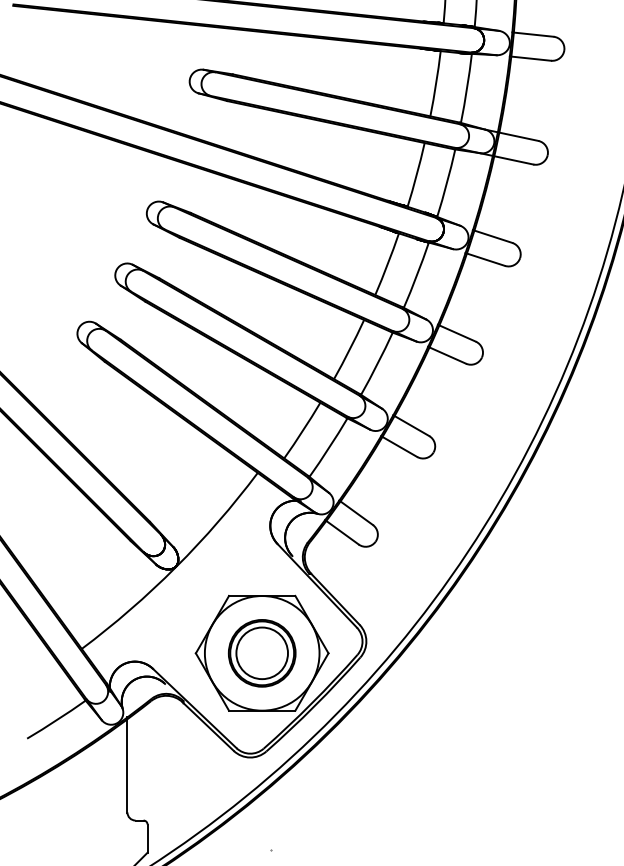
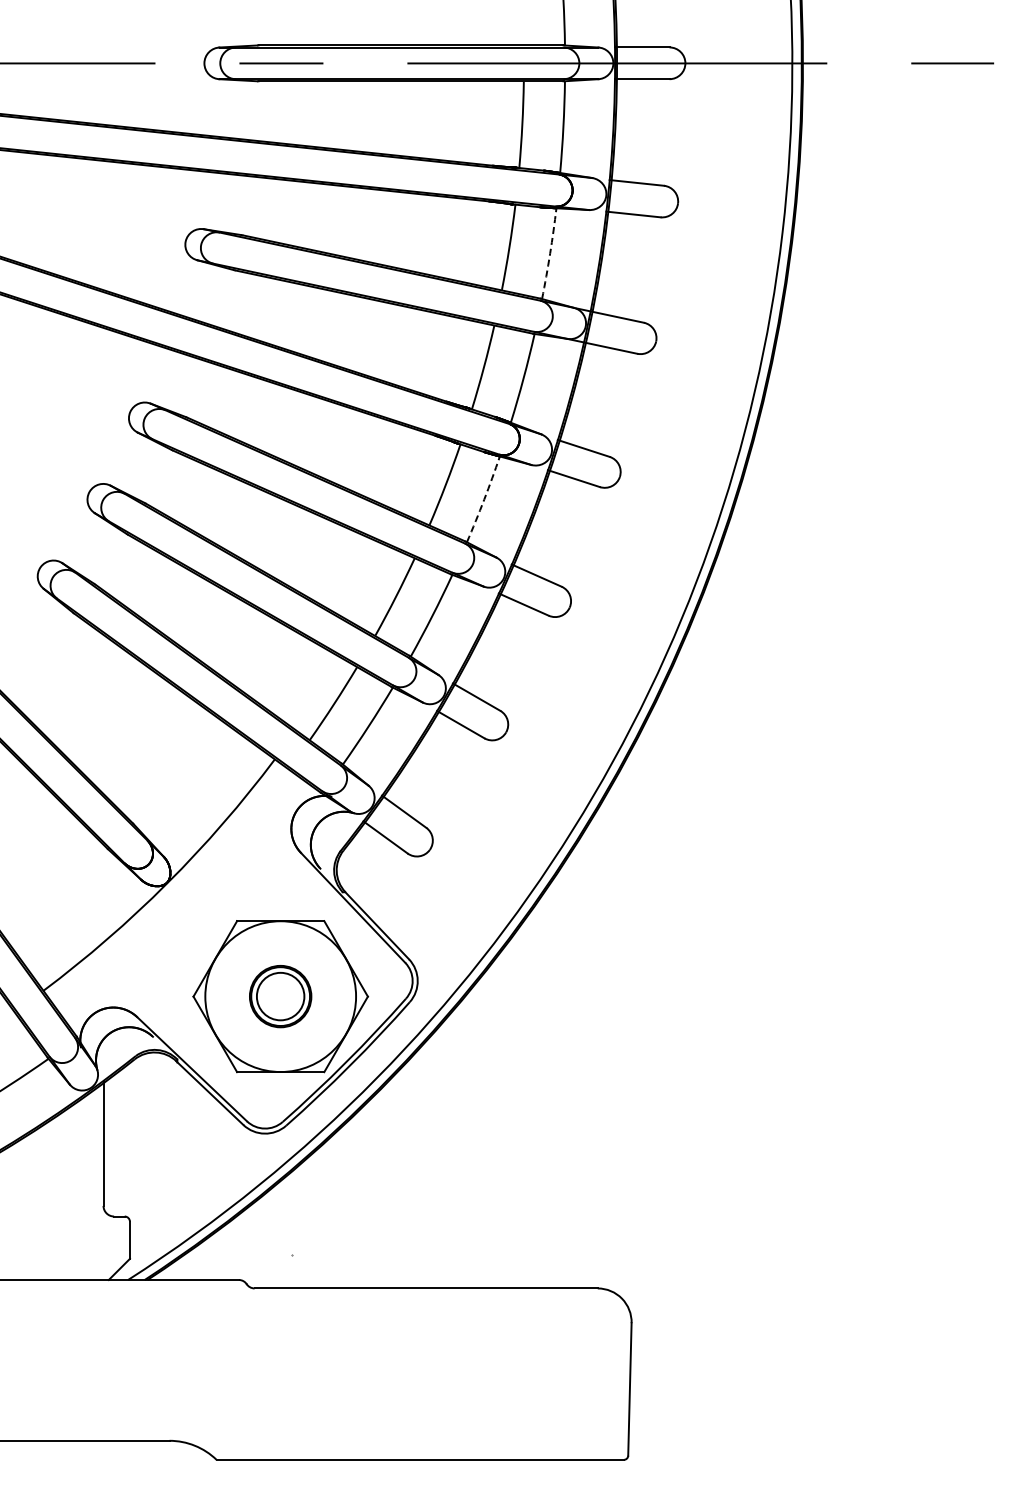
arc: (467, 88) -> (550, 253), solid -> dashed
arc: (417, 275) -> (484, 499), solid -> dashed
part: (262, 653) -> (280, 996), size x0.7

